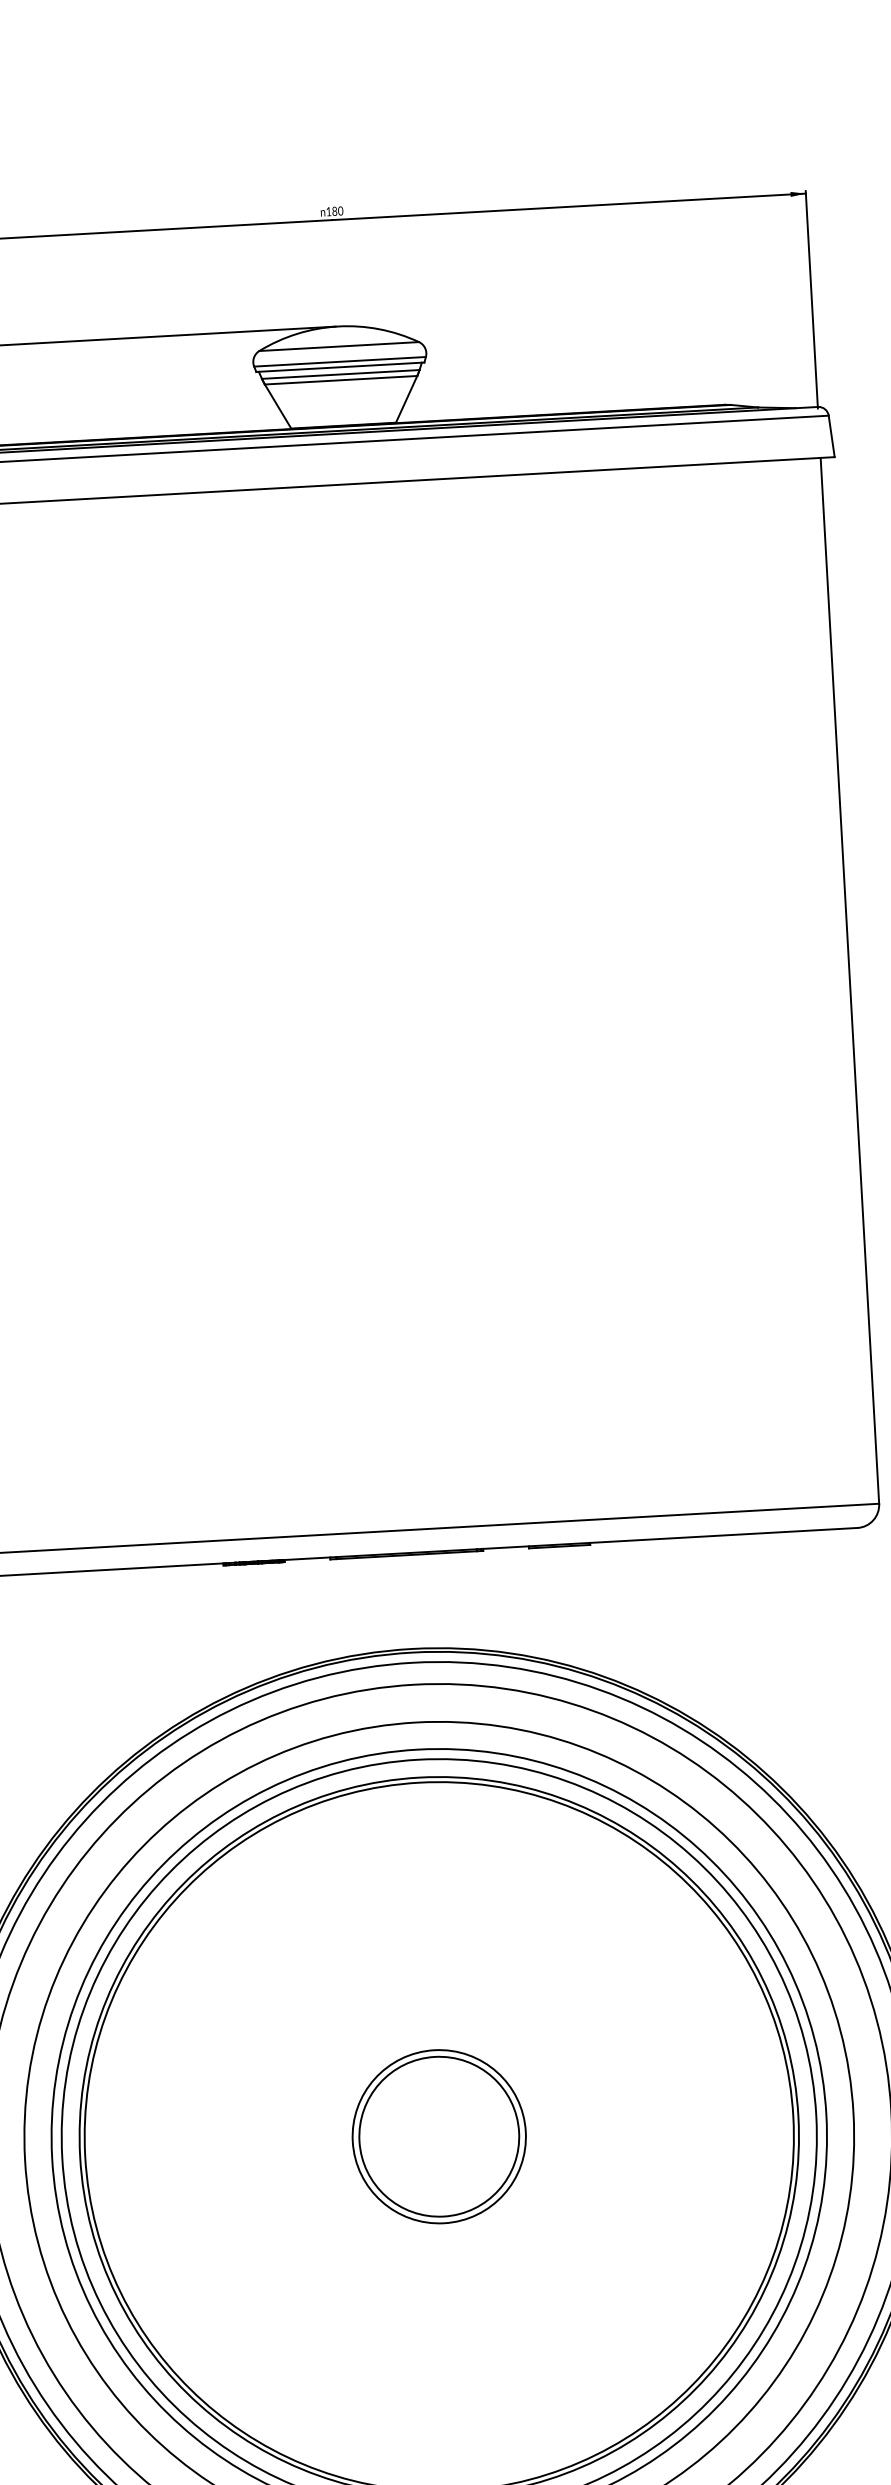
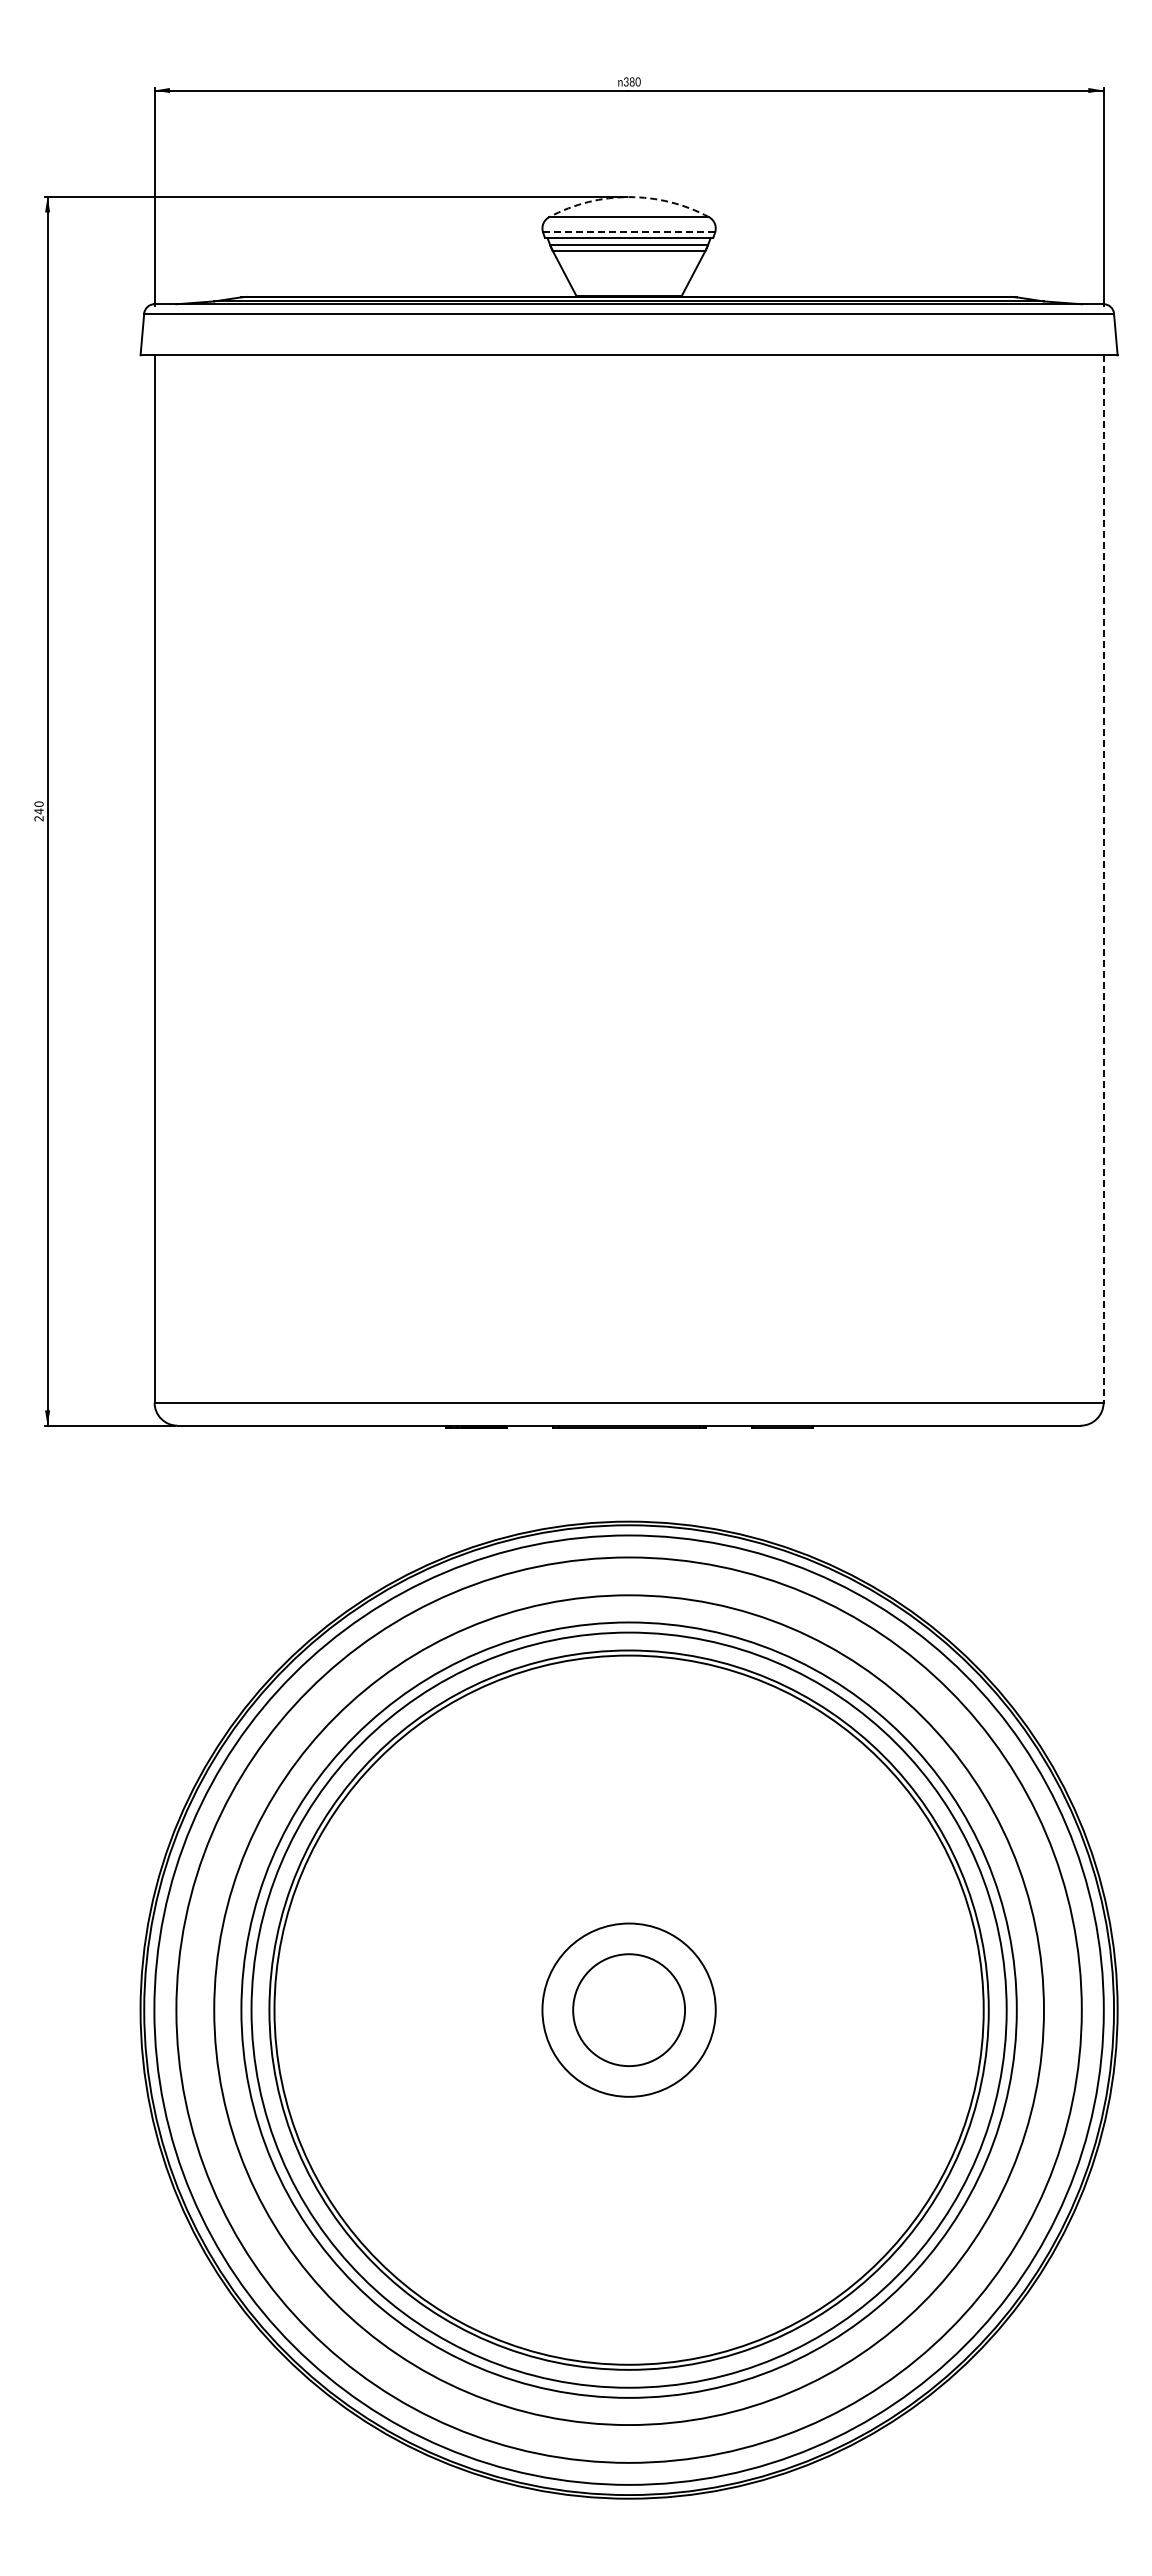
text: (328, 211) -> (625, 81), 180 -> 380
arc: (338, 326) -> (629, 197), solid -> dashed
line: (340, 361) -> (629, 232), solid -> dashed
line: (849, 981) -> (1103, 879), solid -> dashed
circle: (439, 2137) -> (629, 2010), size x0.7

